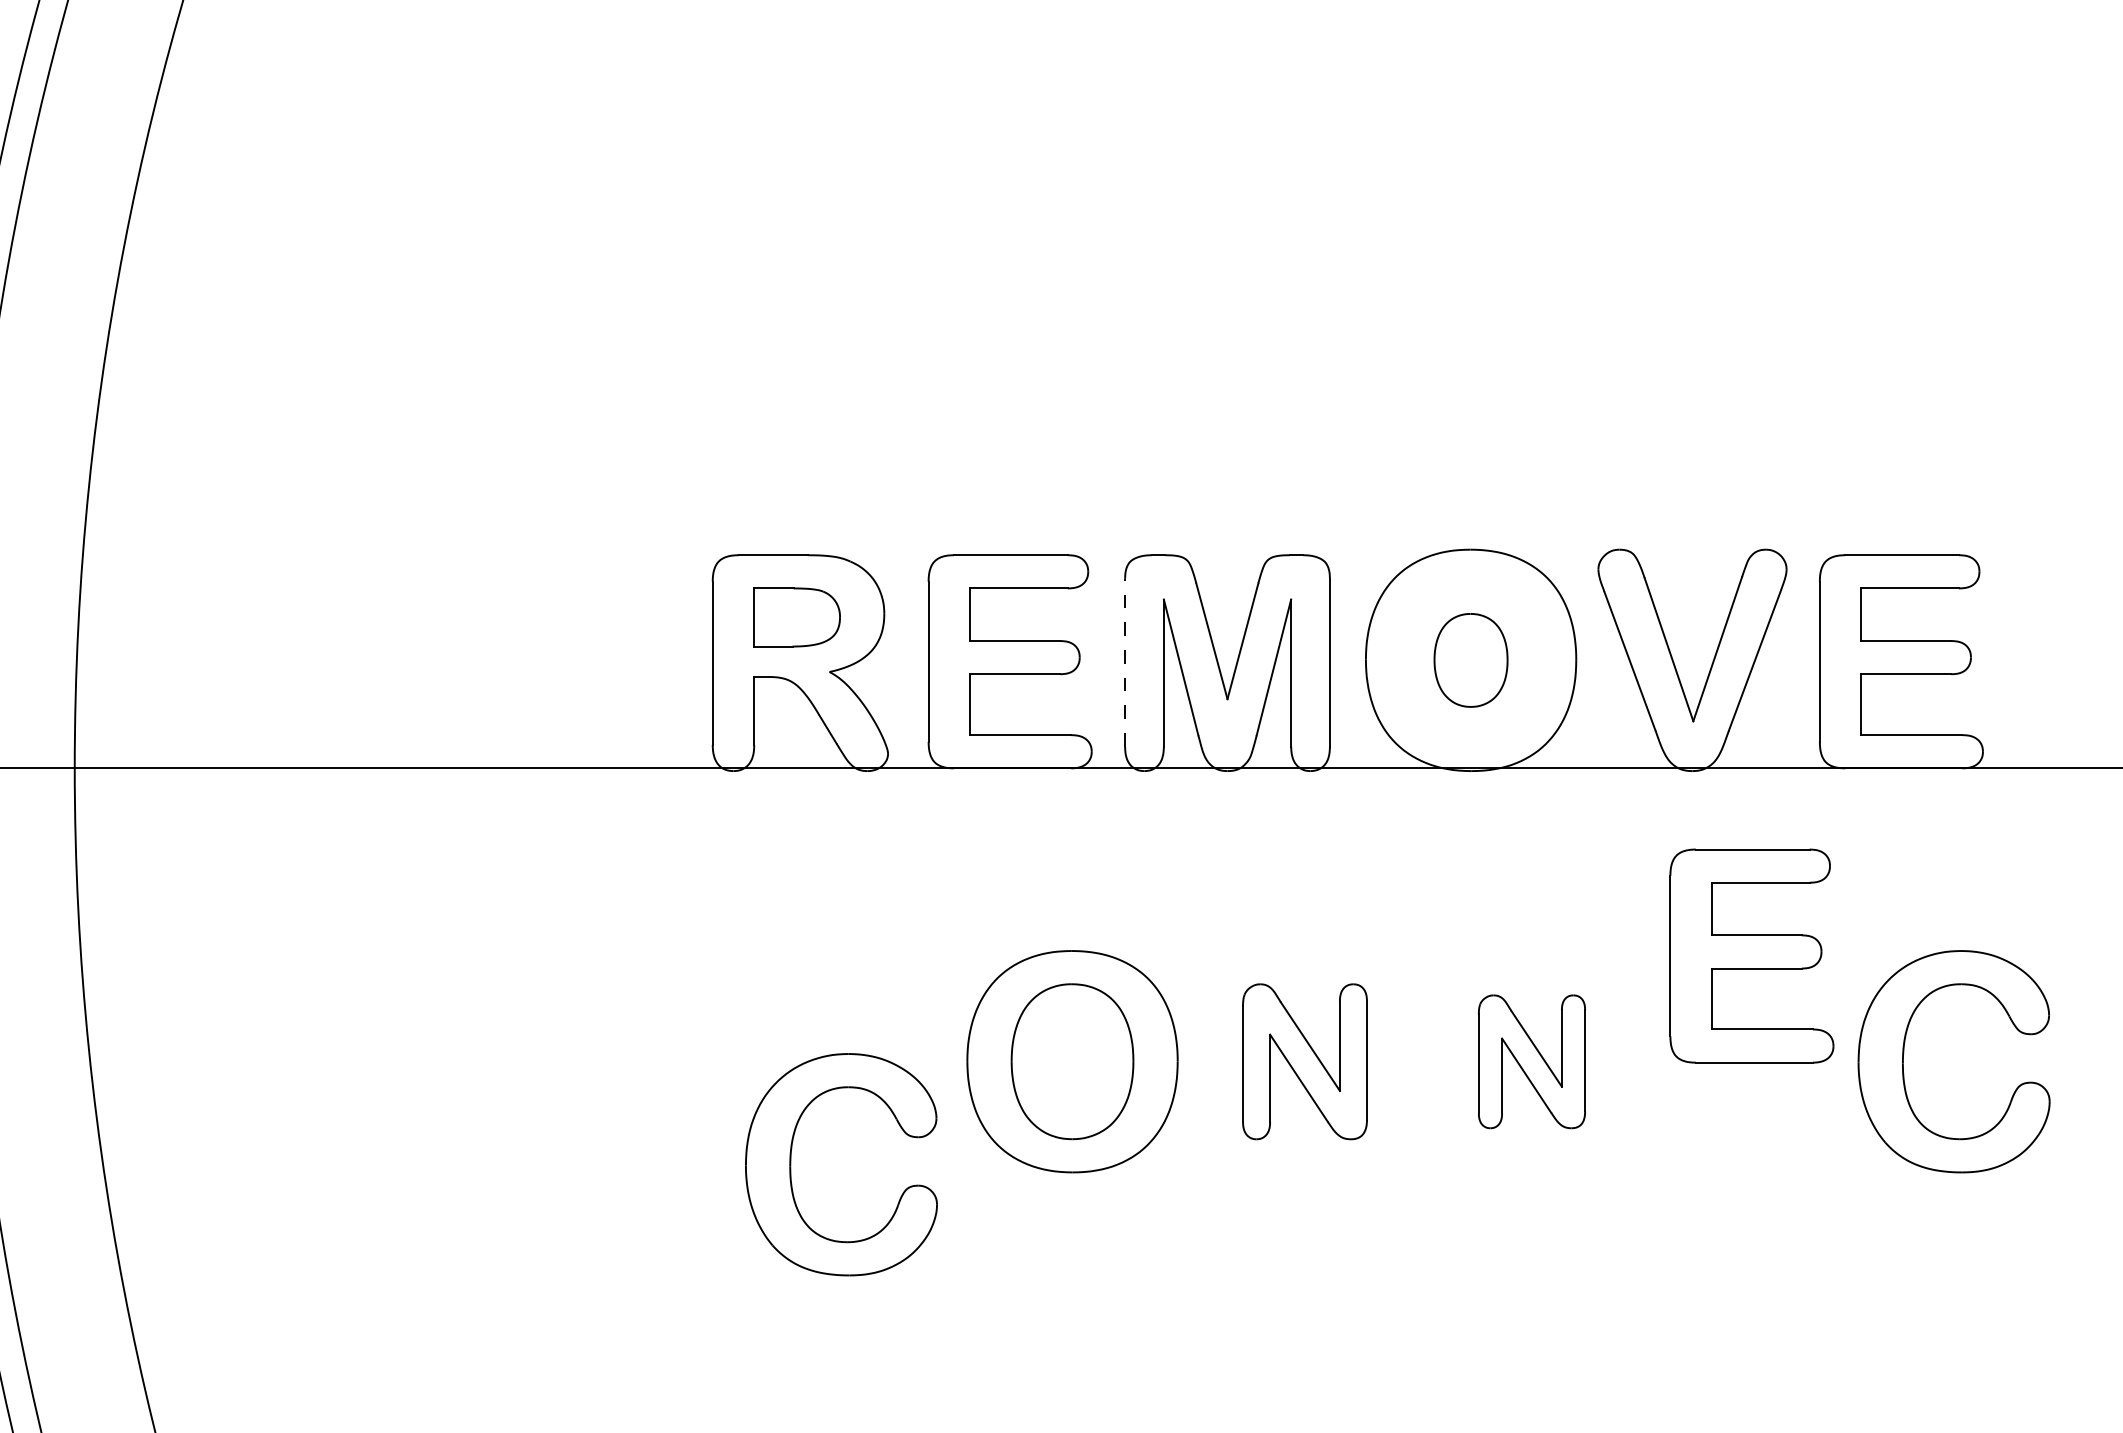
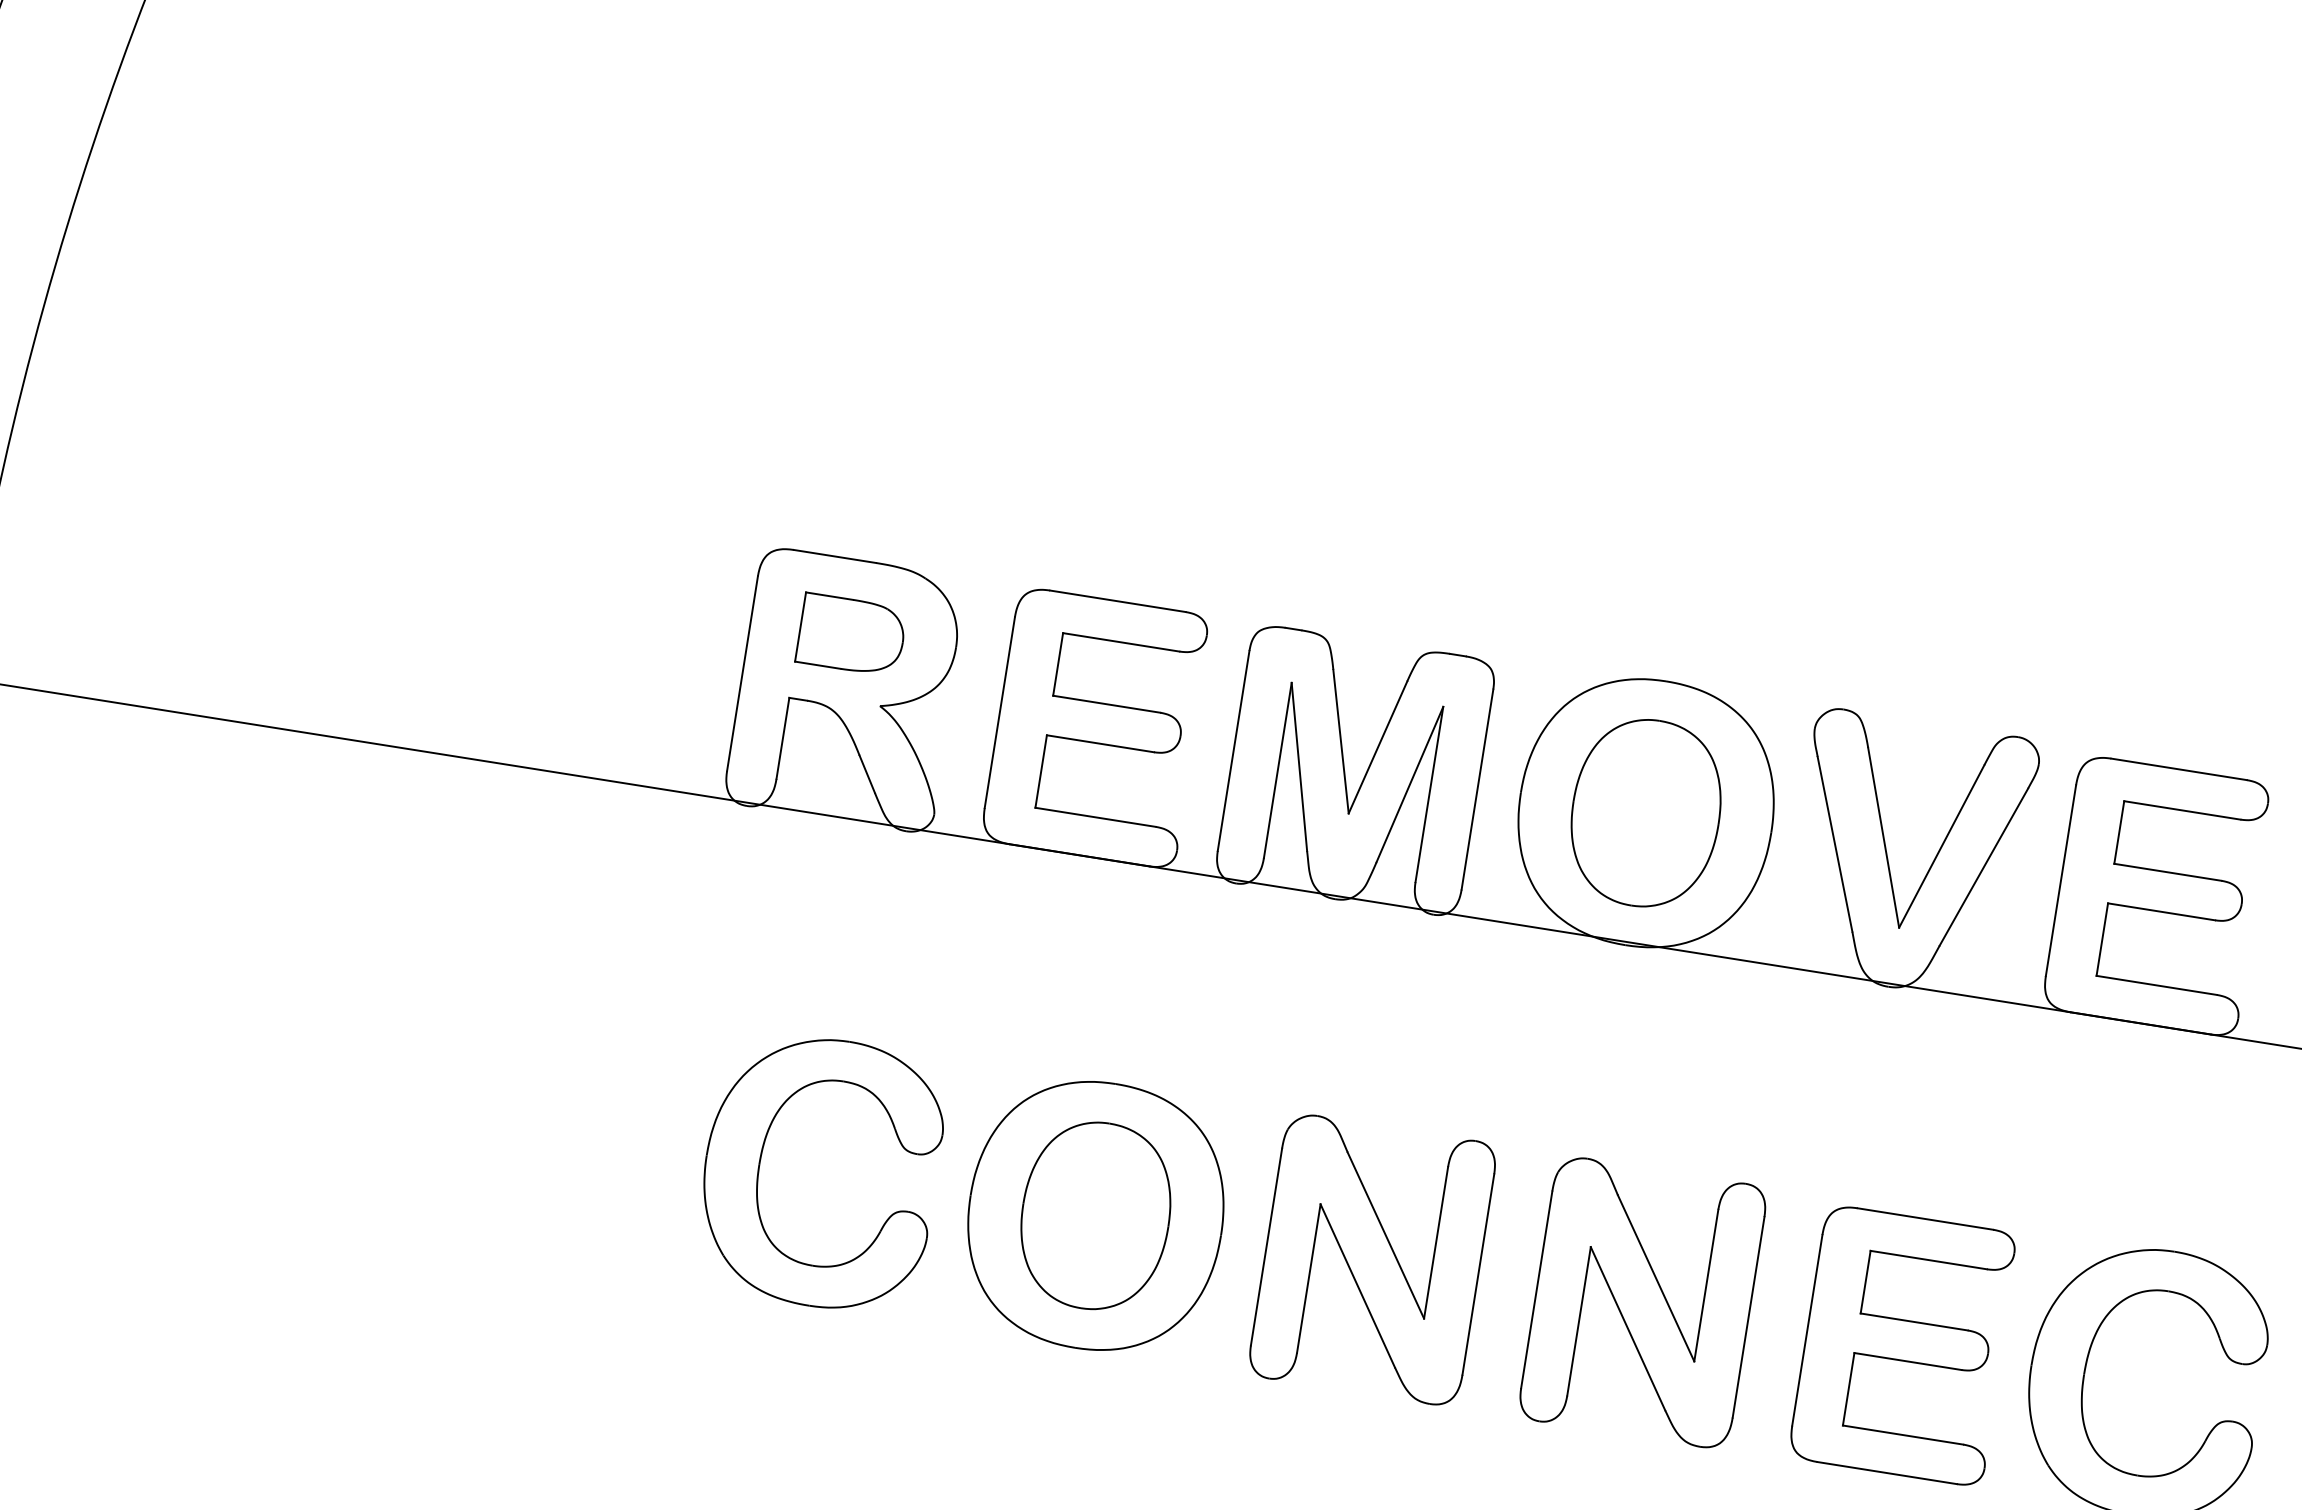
part: (1470, 660) -> (1645, 813), size x1.67
line: (1125, 662) -> (1234, 750), dashed -> solid
part: (1751, 955) -> (1904, 1344), moved
part: (1304, 1061) -> (1372, 1259), size x1.43
part: (1531, 1061) -> (1642, 1302), size x1.67
part: (791, 1164) -> (761, 1162), moved

